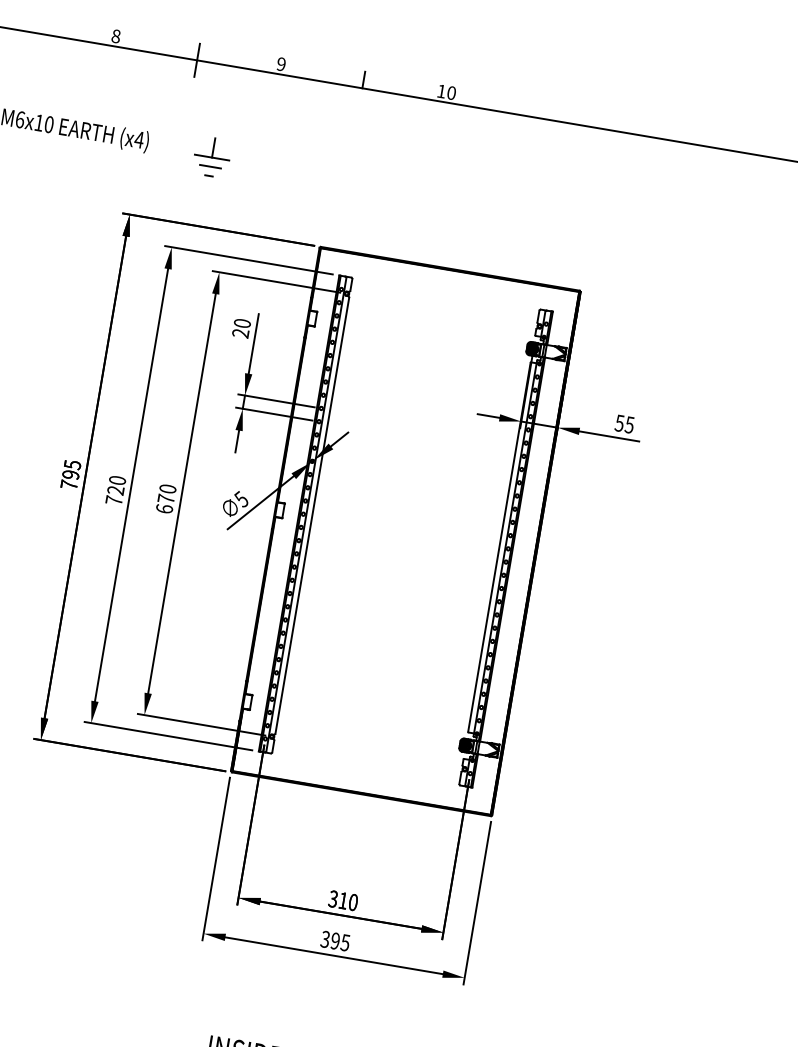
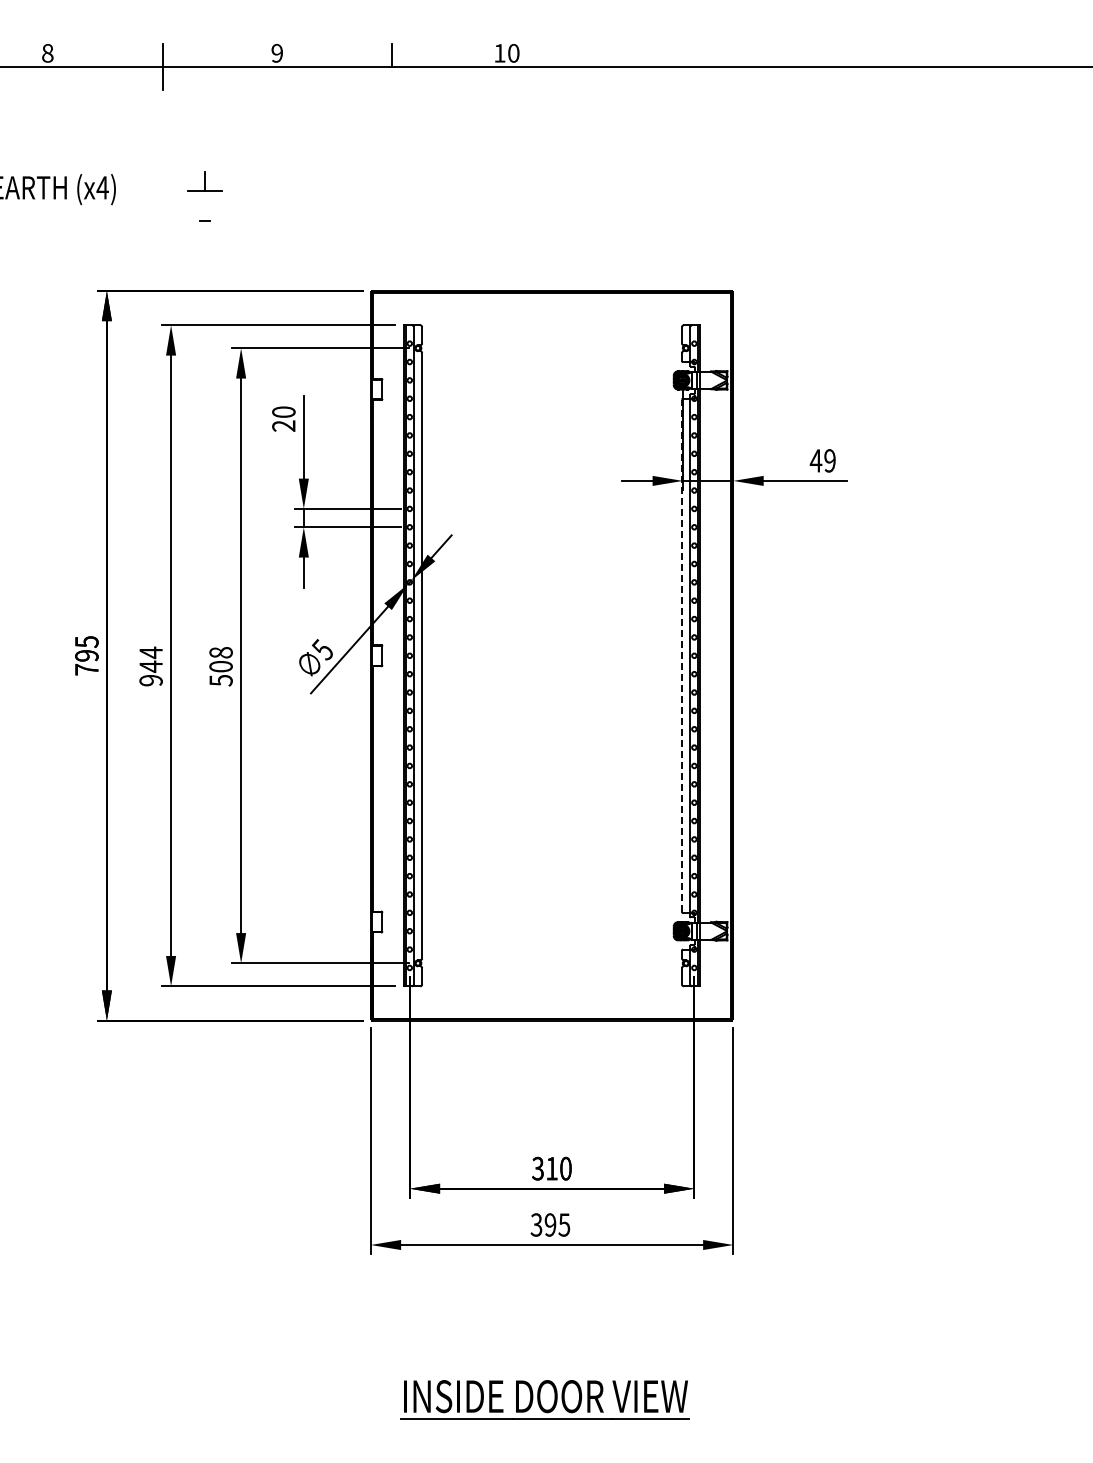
part: (213, 147) -> (204, 181), size x0.7
line: (210, 166) -> (204, 207), removed
text: (624, 423) -> (822, 460), 55 -> 49
text: (115, 490) -> (150, 666), 720 -> 944
text: (165, 498) -> (220, 666), 670 -> 508
line: (499, 547) -> (681, 655), solid -> dashed

